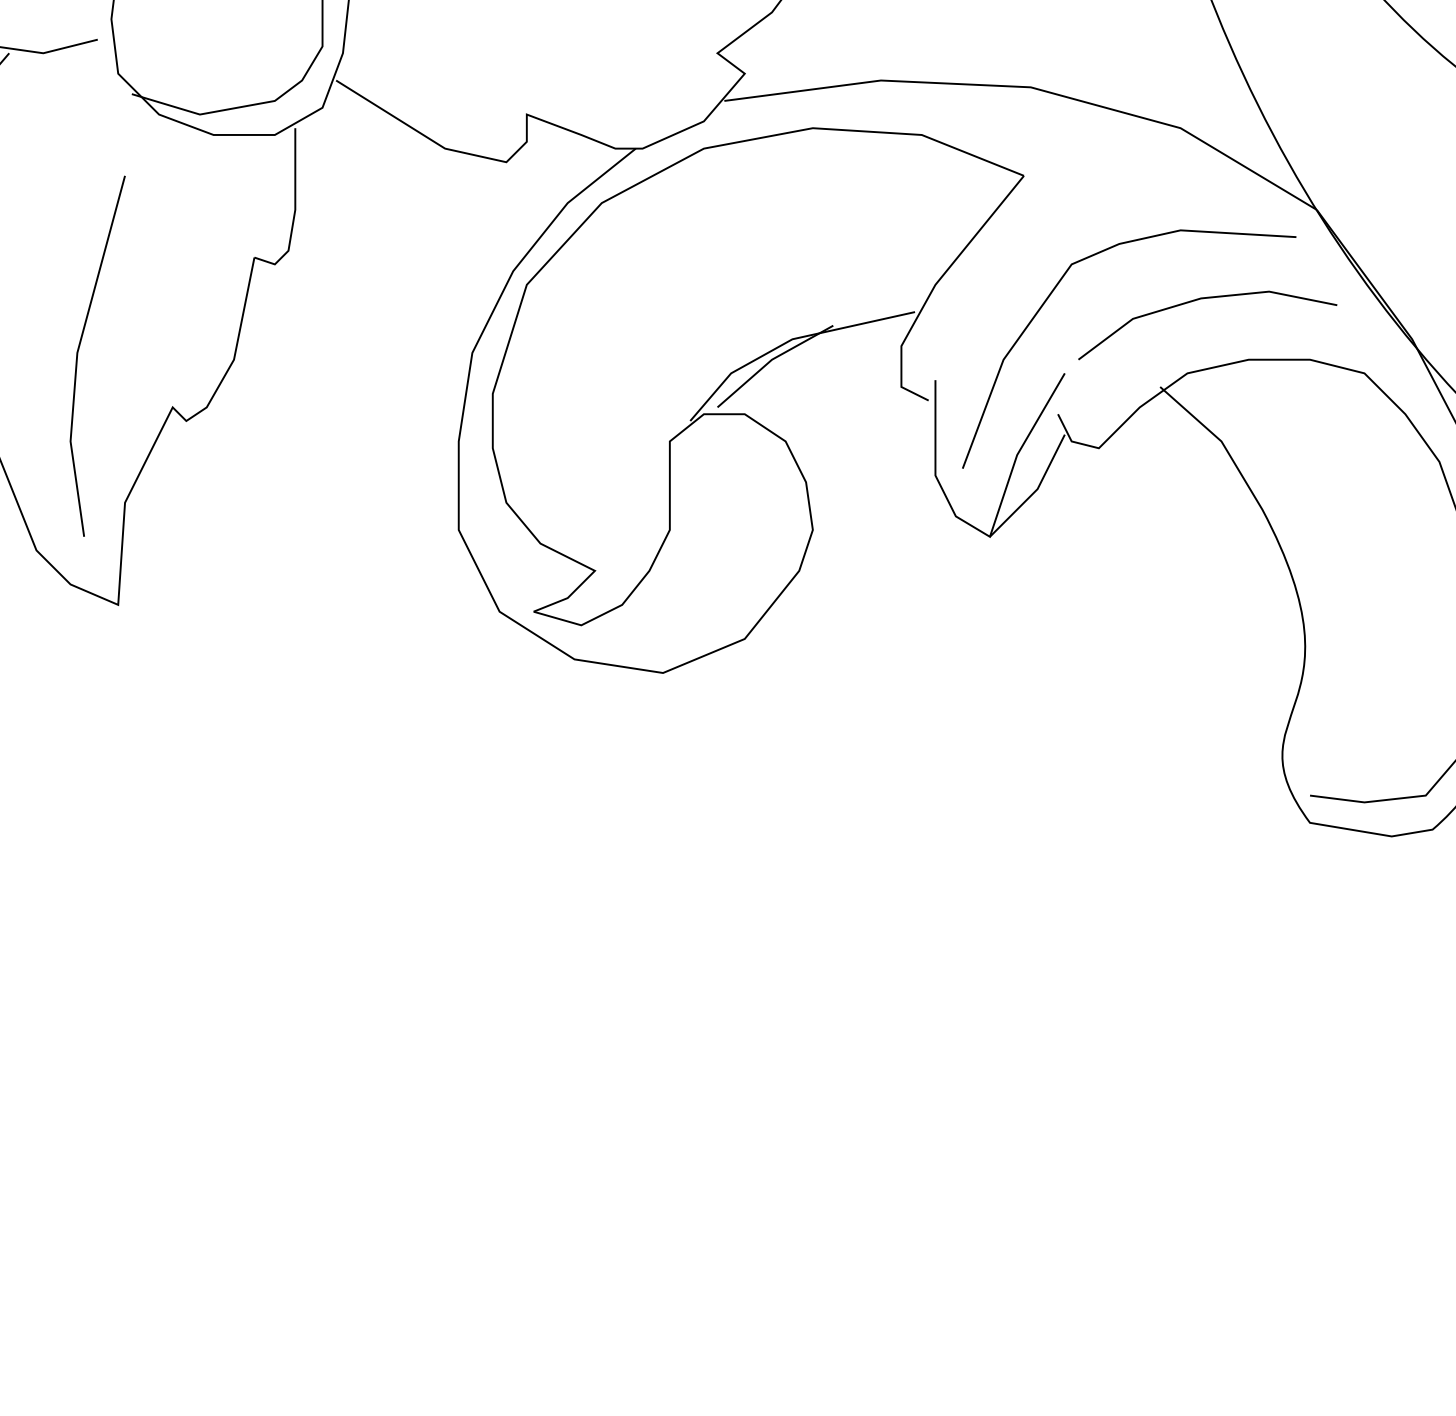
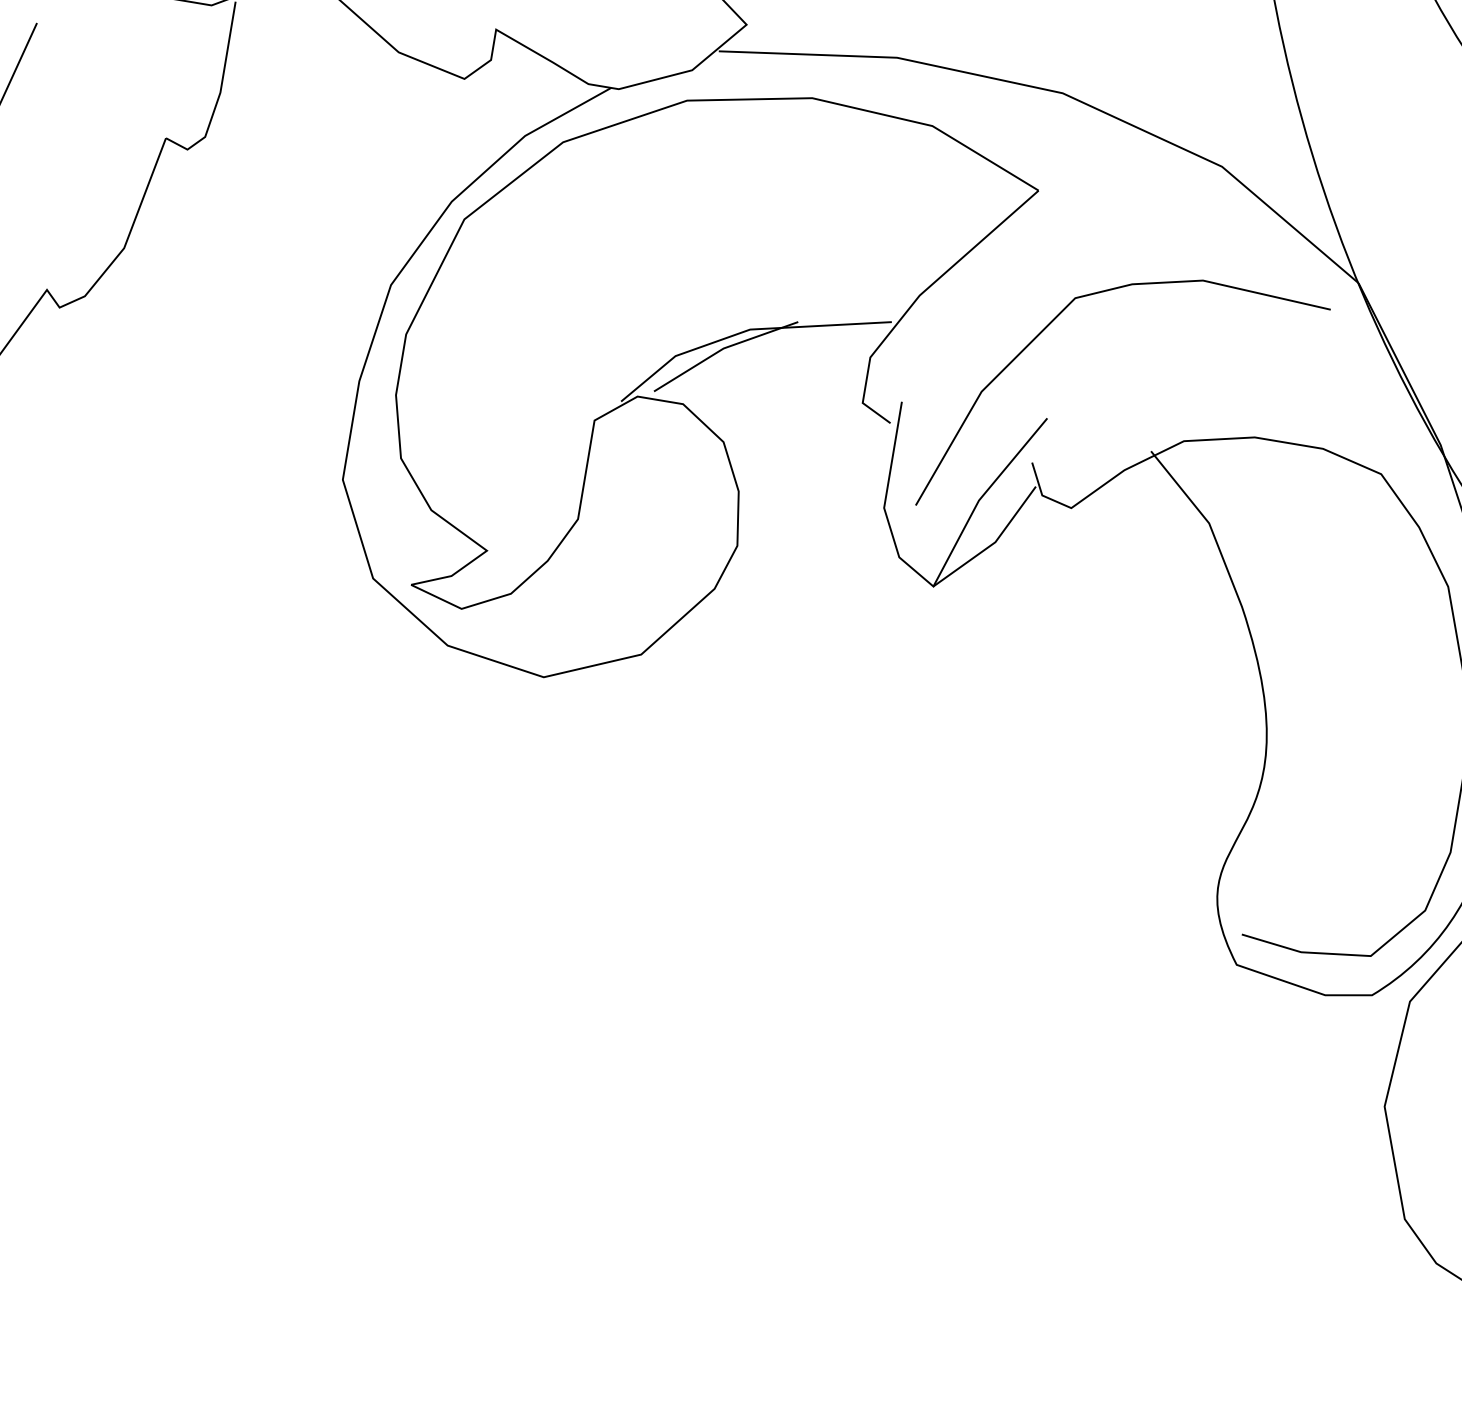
curve: (1203, 299) -> (1215, 361), removed

